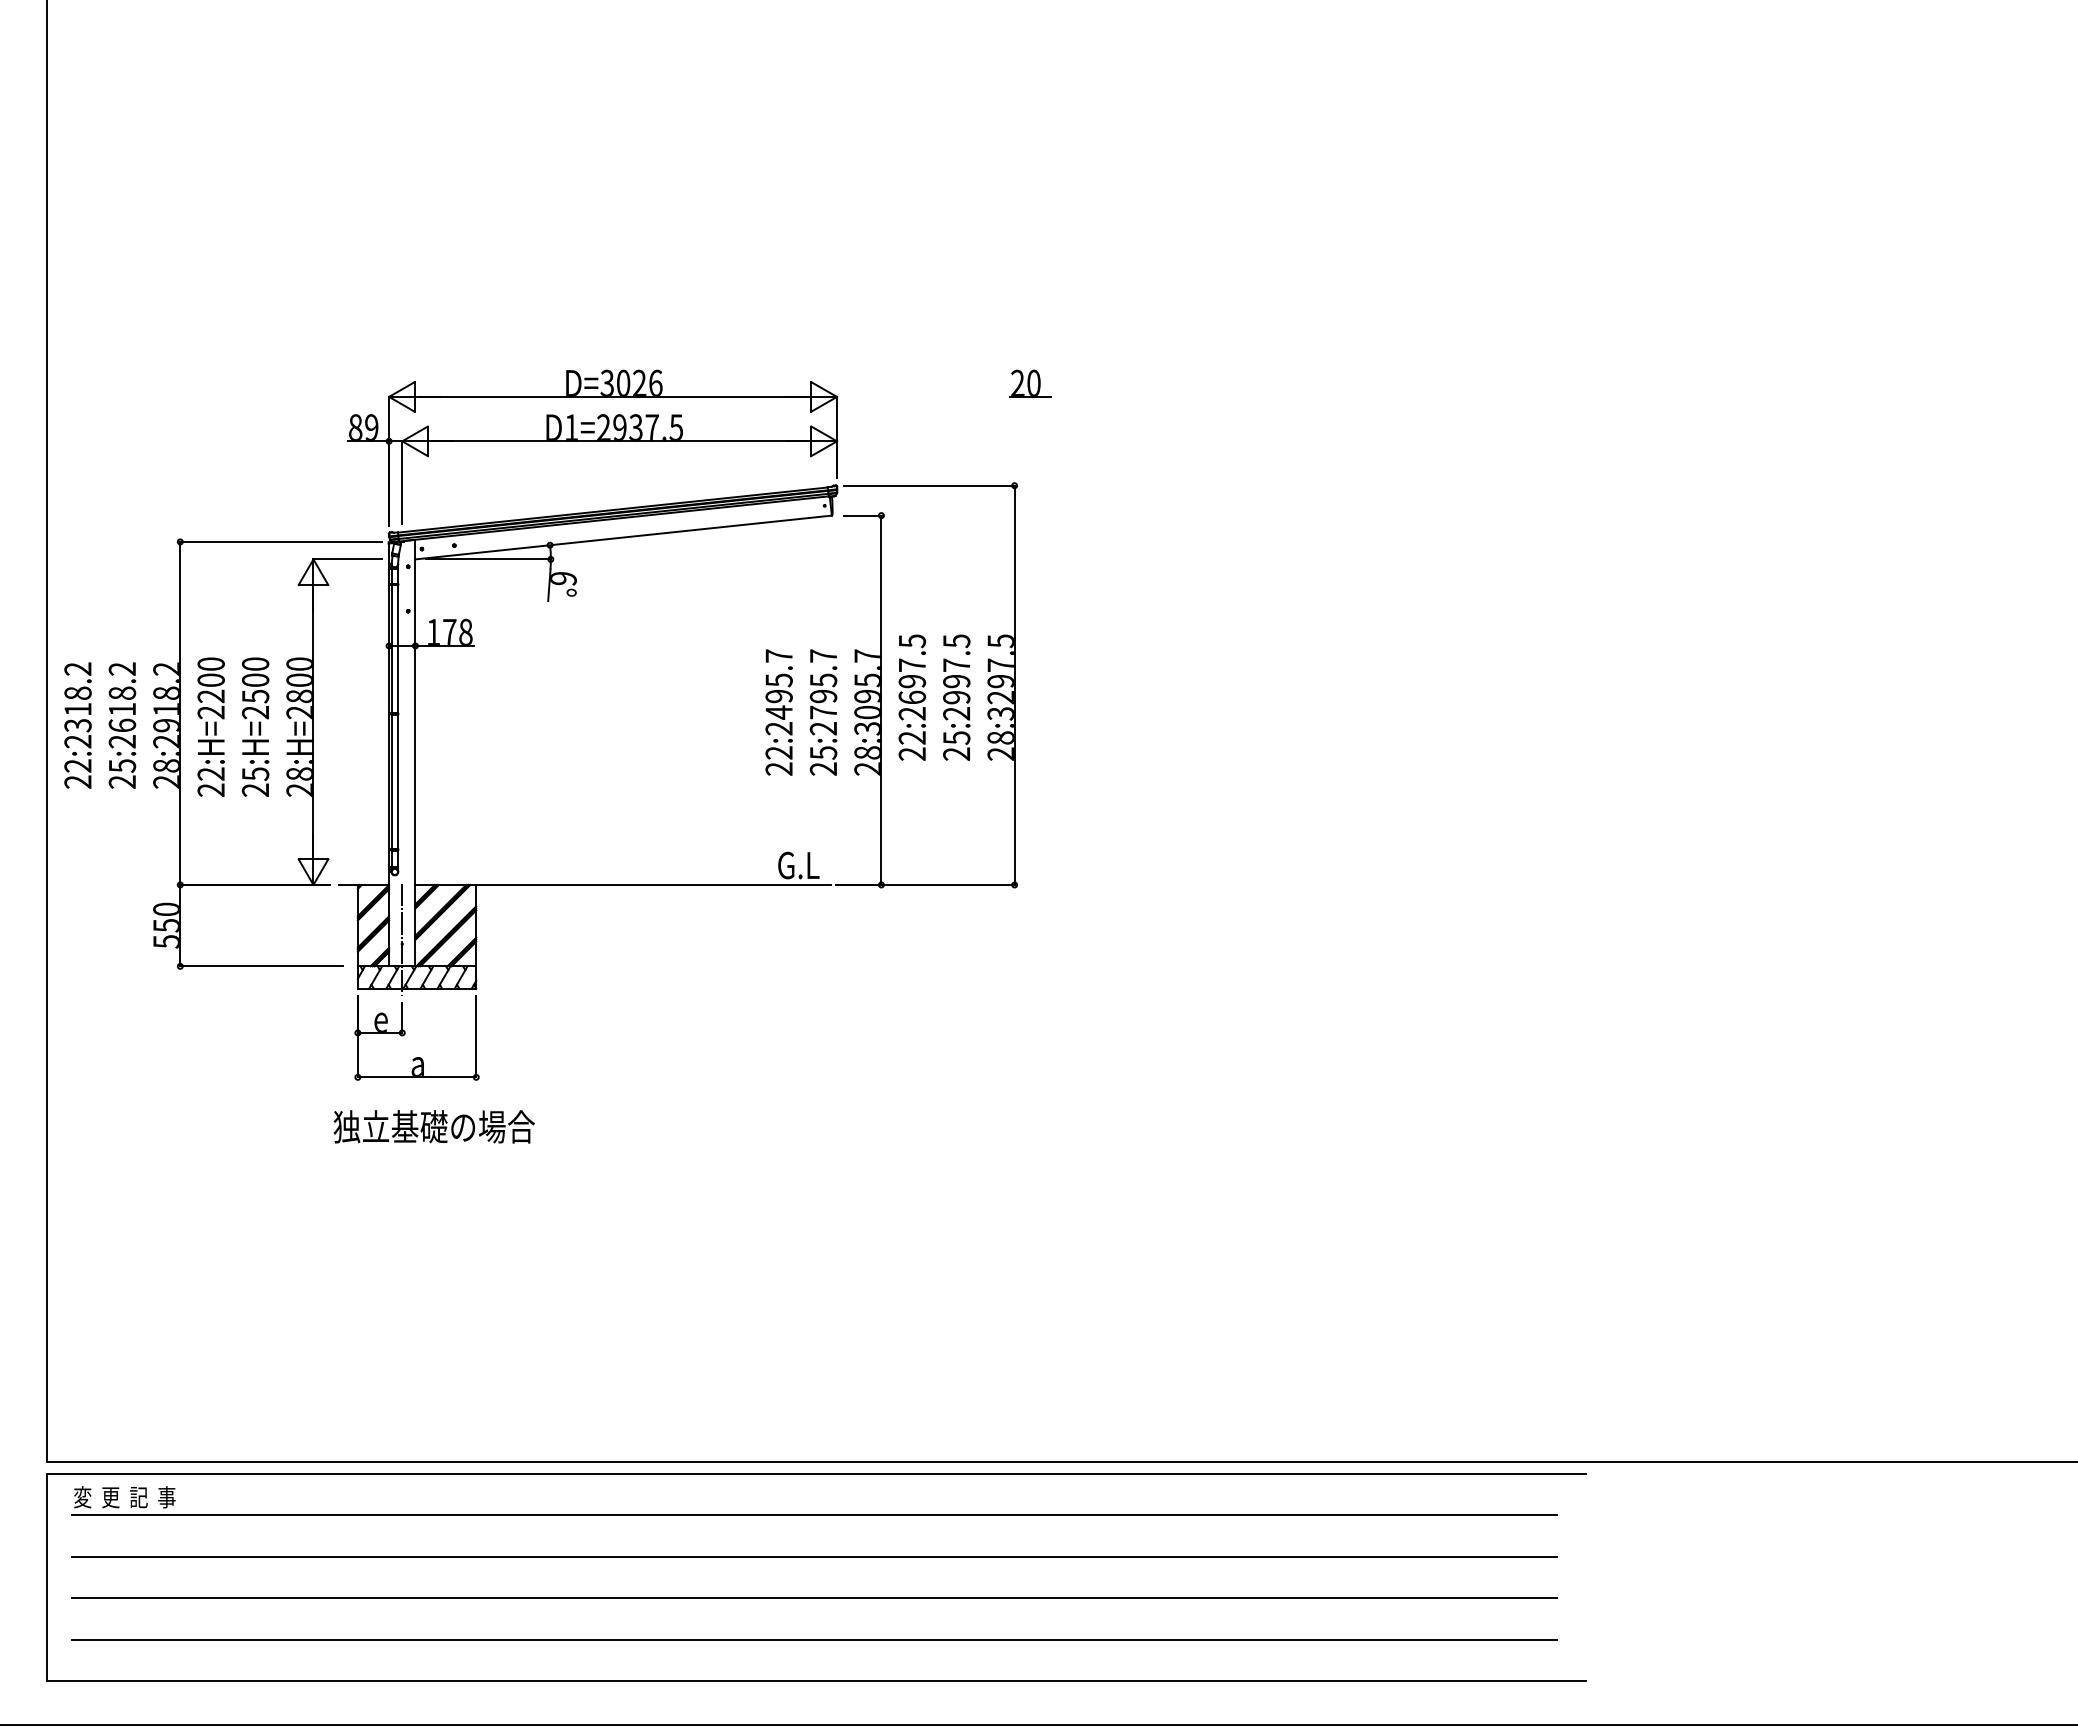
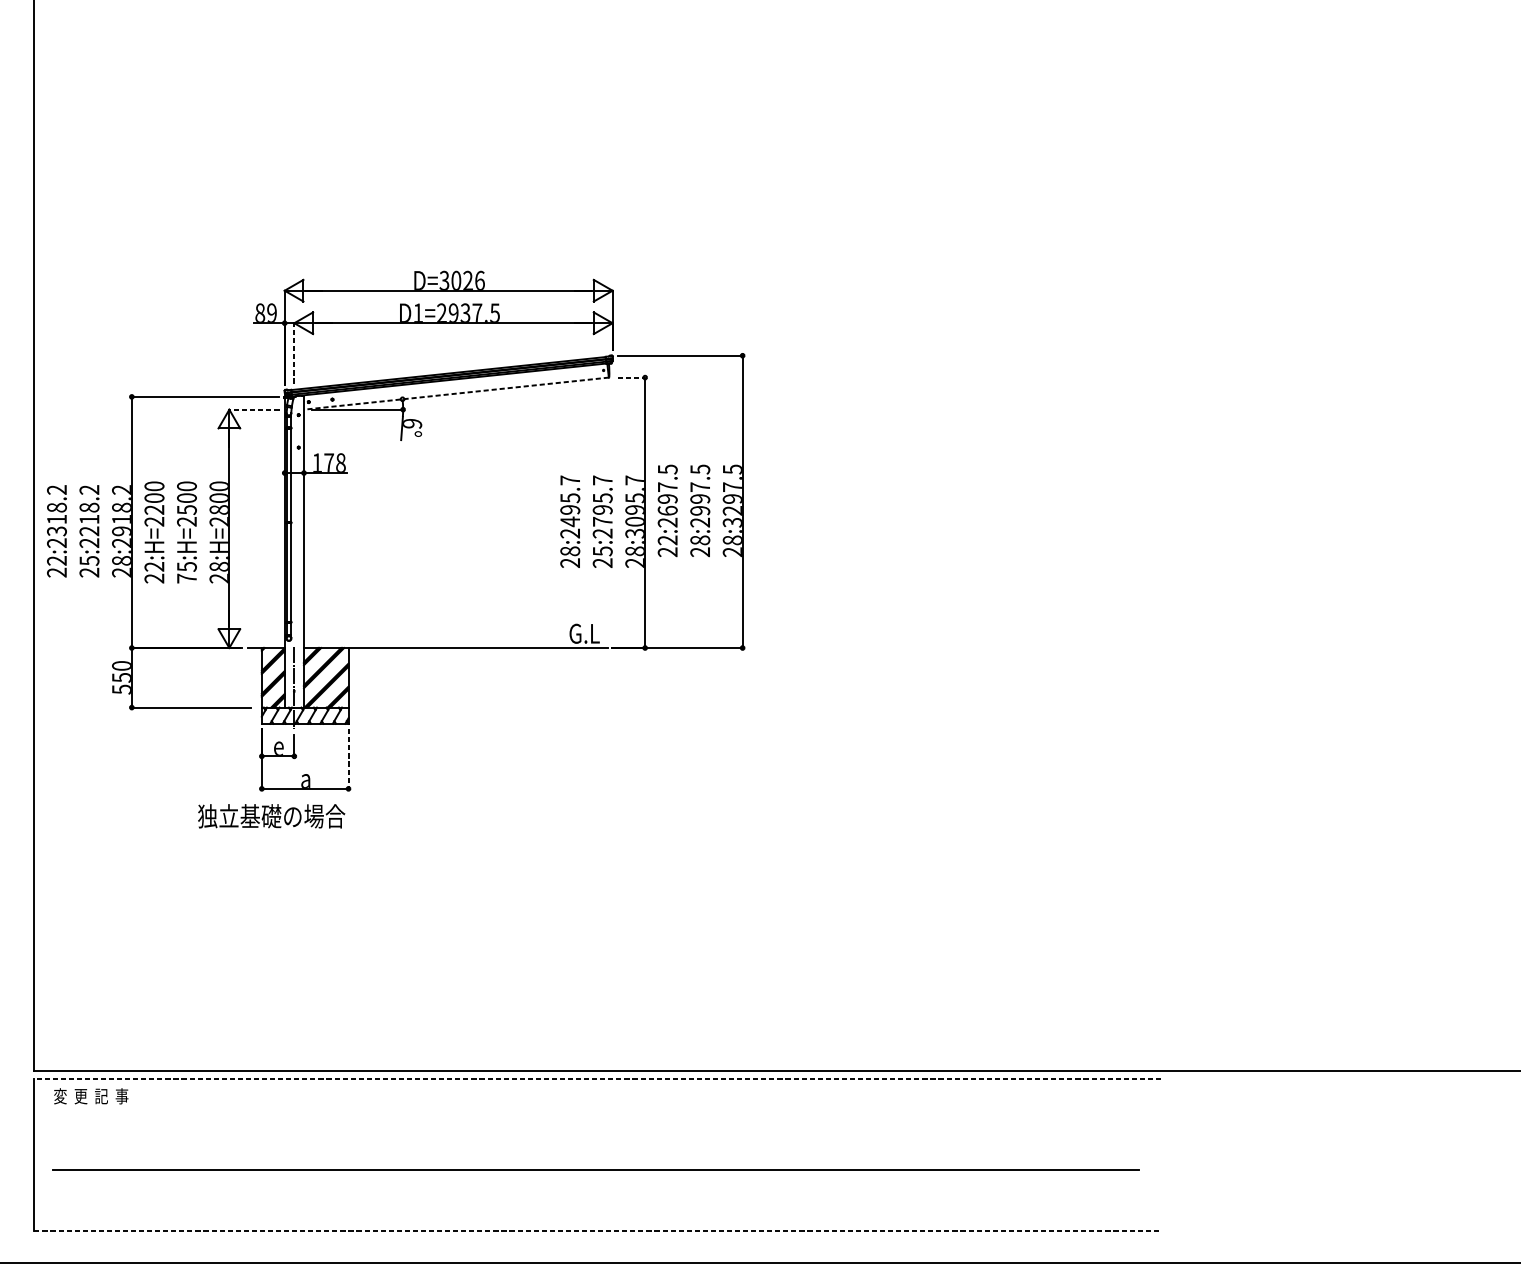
part: (1030, 383) -> (754, 280), removed
line: (402, 481) -> (294, 352), solid -> dashed
line: (863, 515) -> (632, 377), solid -> dashed
line: (623, 537) -> (456, 393), solid -> dashed
line: (347, 559) -> (254, 409), solid -> dashed
text: (122, 725) -> (89, 531), 25:2618.2 -> 25:2218.2
text: (956, 737) -> (700, 540), 25:2997.5 -> 28:2997.5
text: (778, 752) -> (569, 551), 22:2495.7 -> 28:2495.7
text: (254, 789) -> (186, 578), 25:H=2500 -> 75:H=2500
line: (476, 1036) -> (348, 758), solid -> dashed
text: (433, 1126) -> (271, 816), moved
line: (816, 1473) -> (597, 1078), solid -> dashed
line: (814, 1515) -> (596, 1109), removed
line: (814, 1556) -> (596, 1139), removed
line: (814, 1639) -> (596, 1200), removed
line: (817, 1681) -> (598, 1231), solid -> dashed

